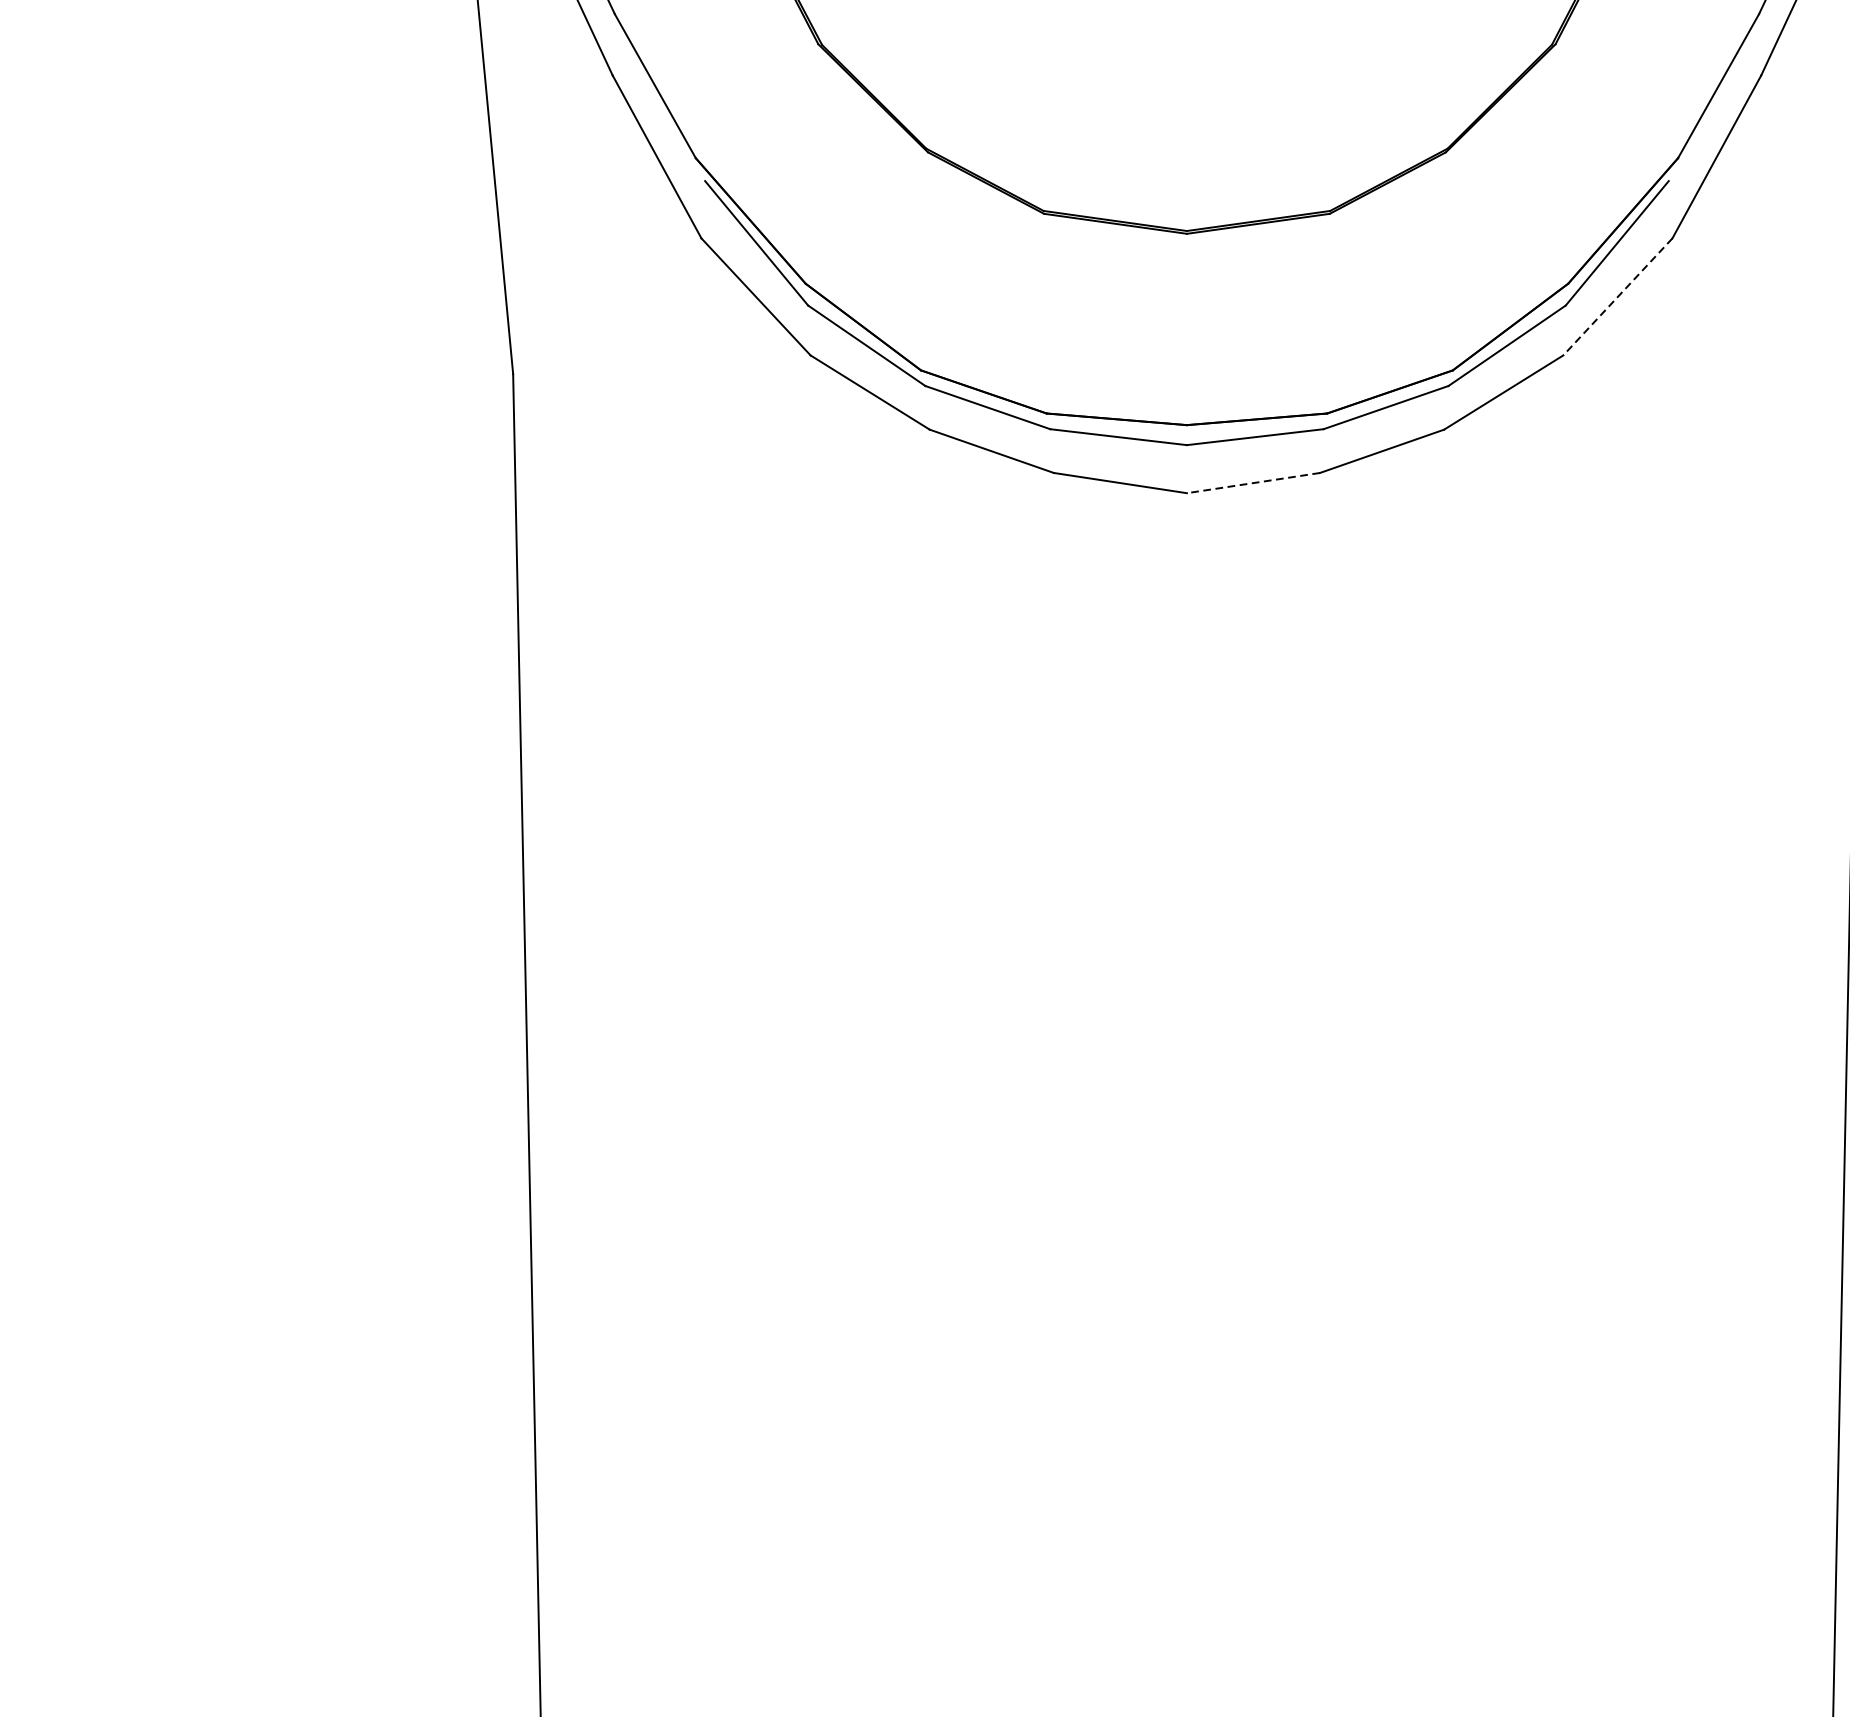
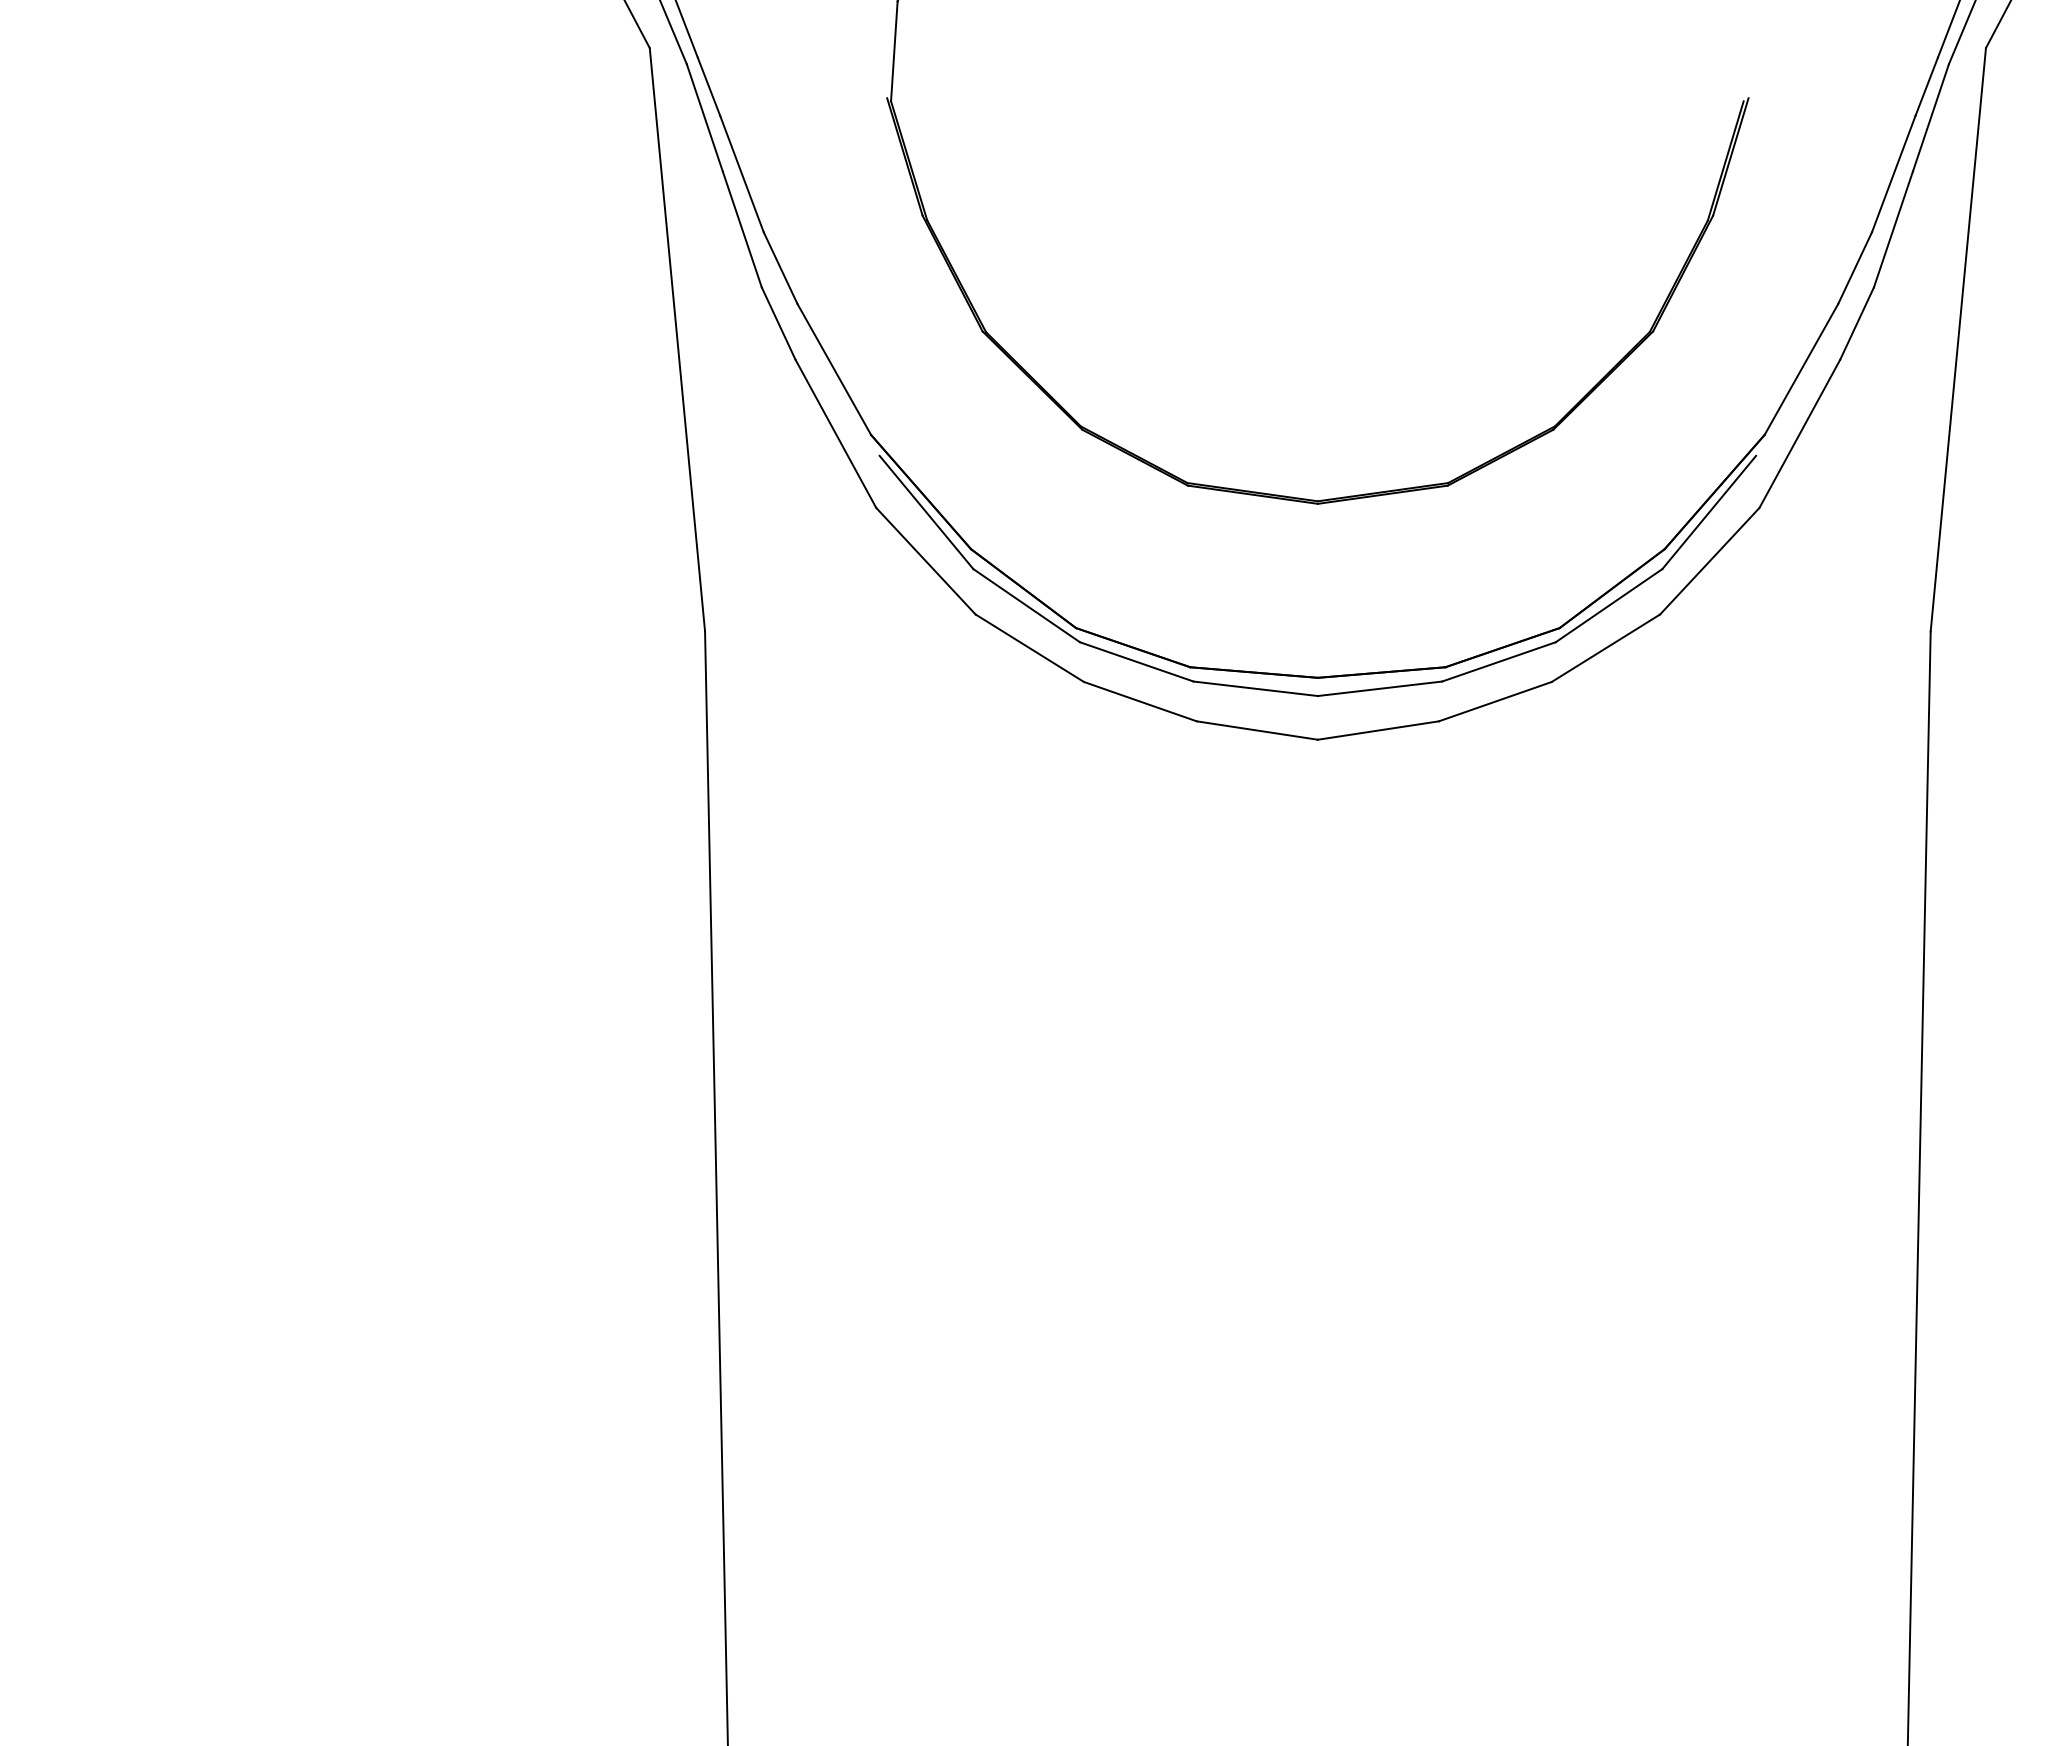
line: (1617, 297) -> (1709, 561), dashed -> solid
line: (1252, 483) -> (1377, 730), dashed -> solid

